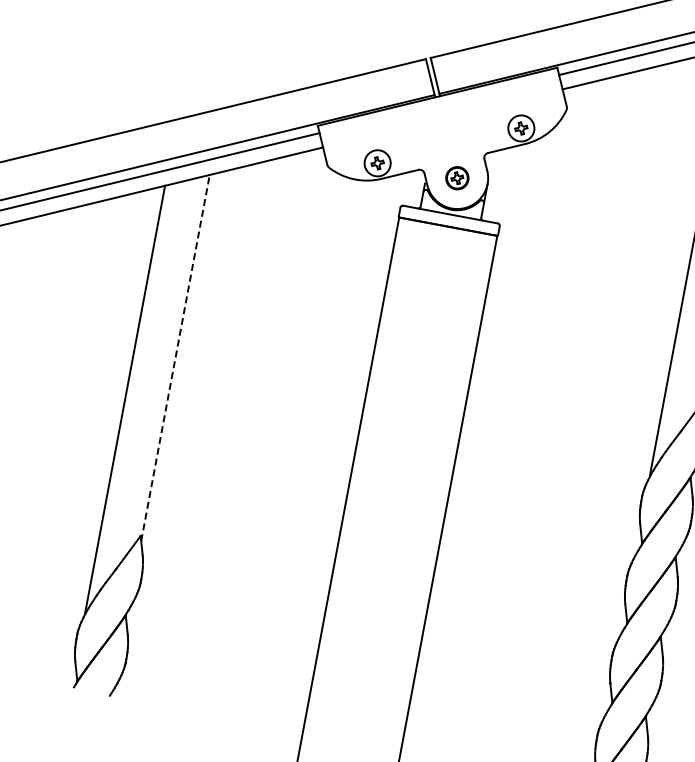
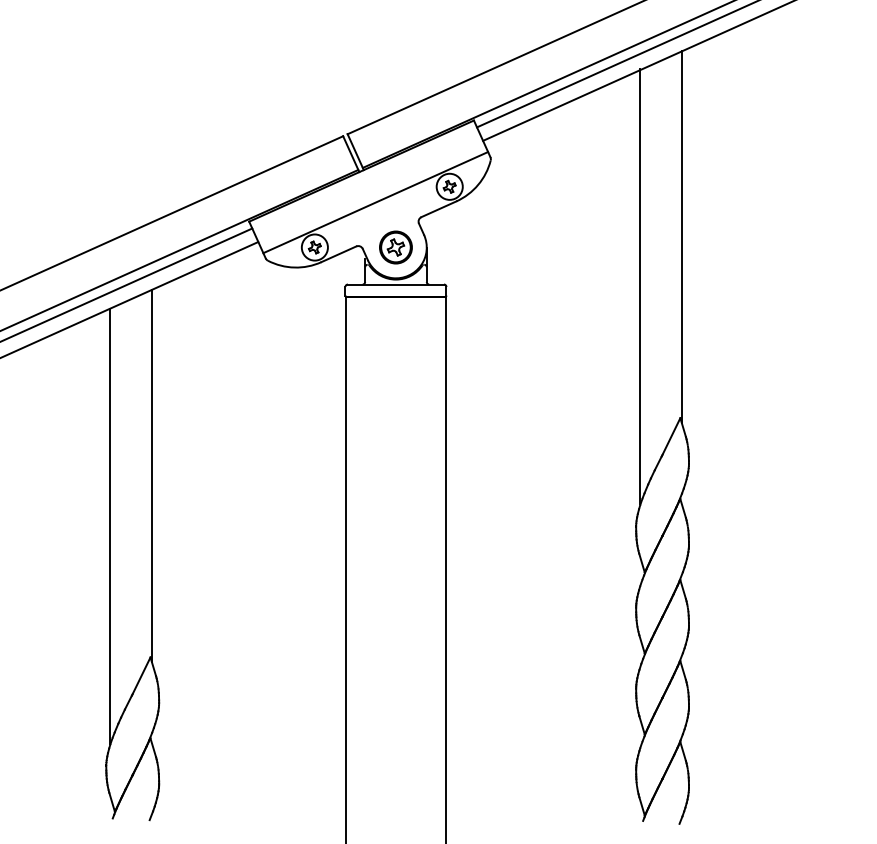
line: (445, 130) -> (375, 202), added
part: (456, 178) -> (395, 247), size x1.43
line: (175, 357) -> (151, 475), dashed -> solid

